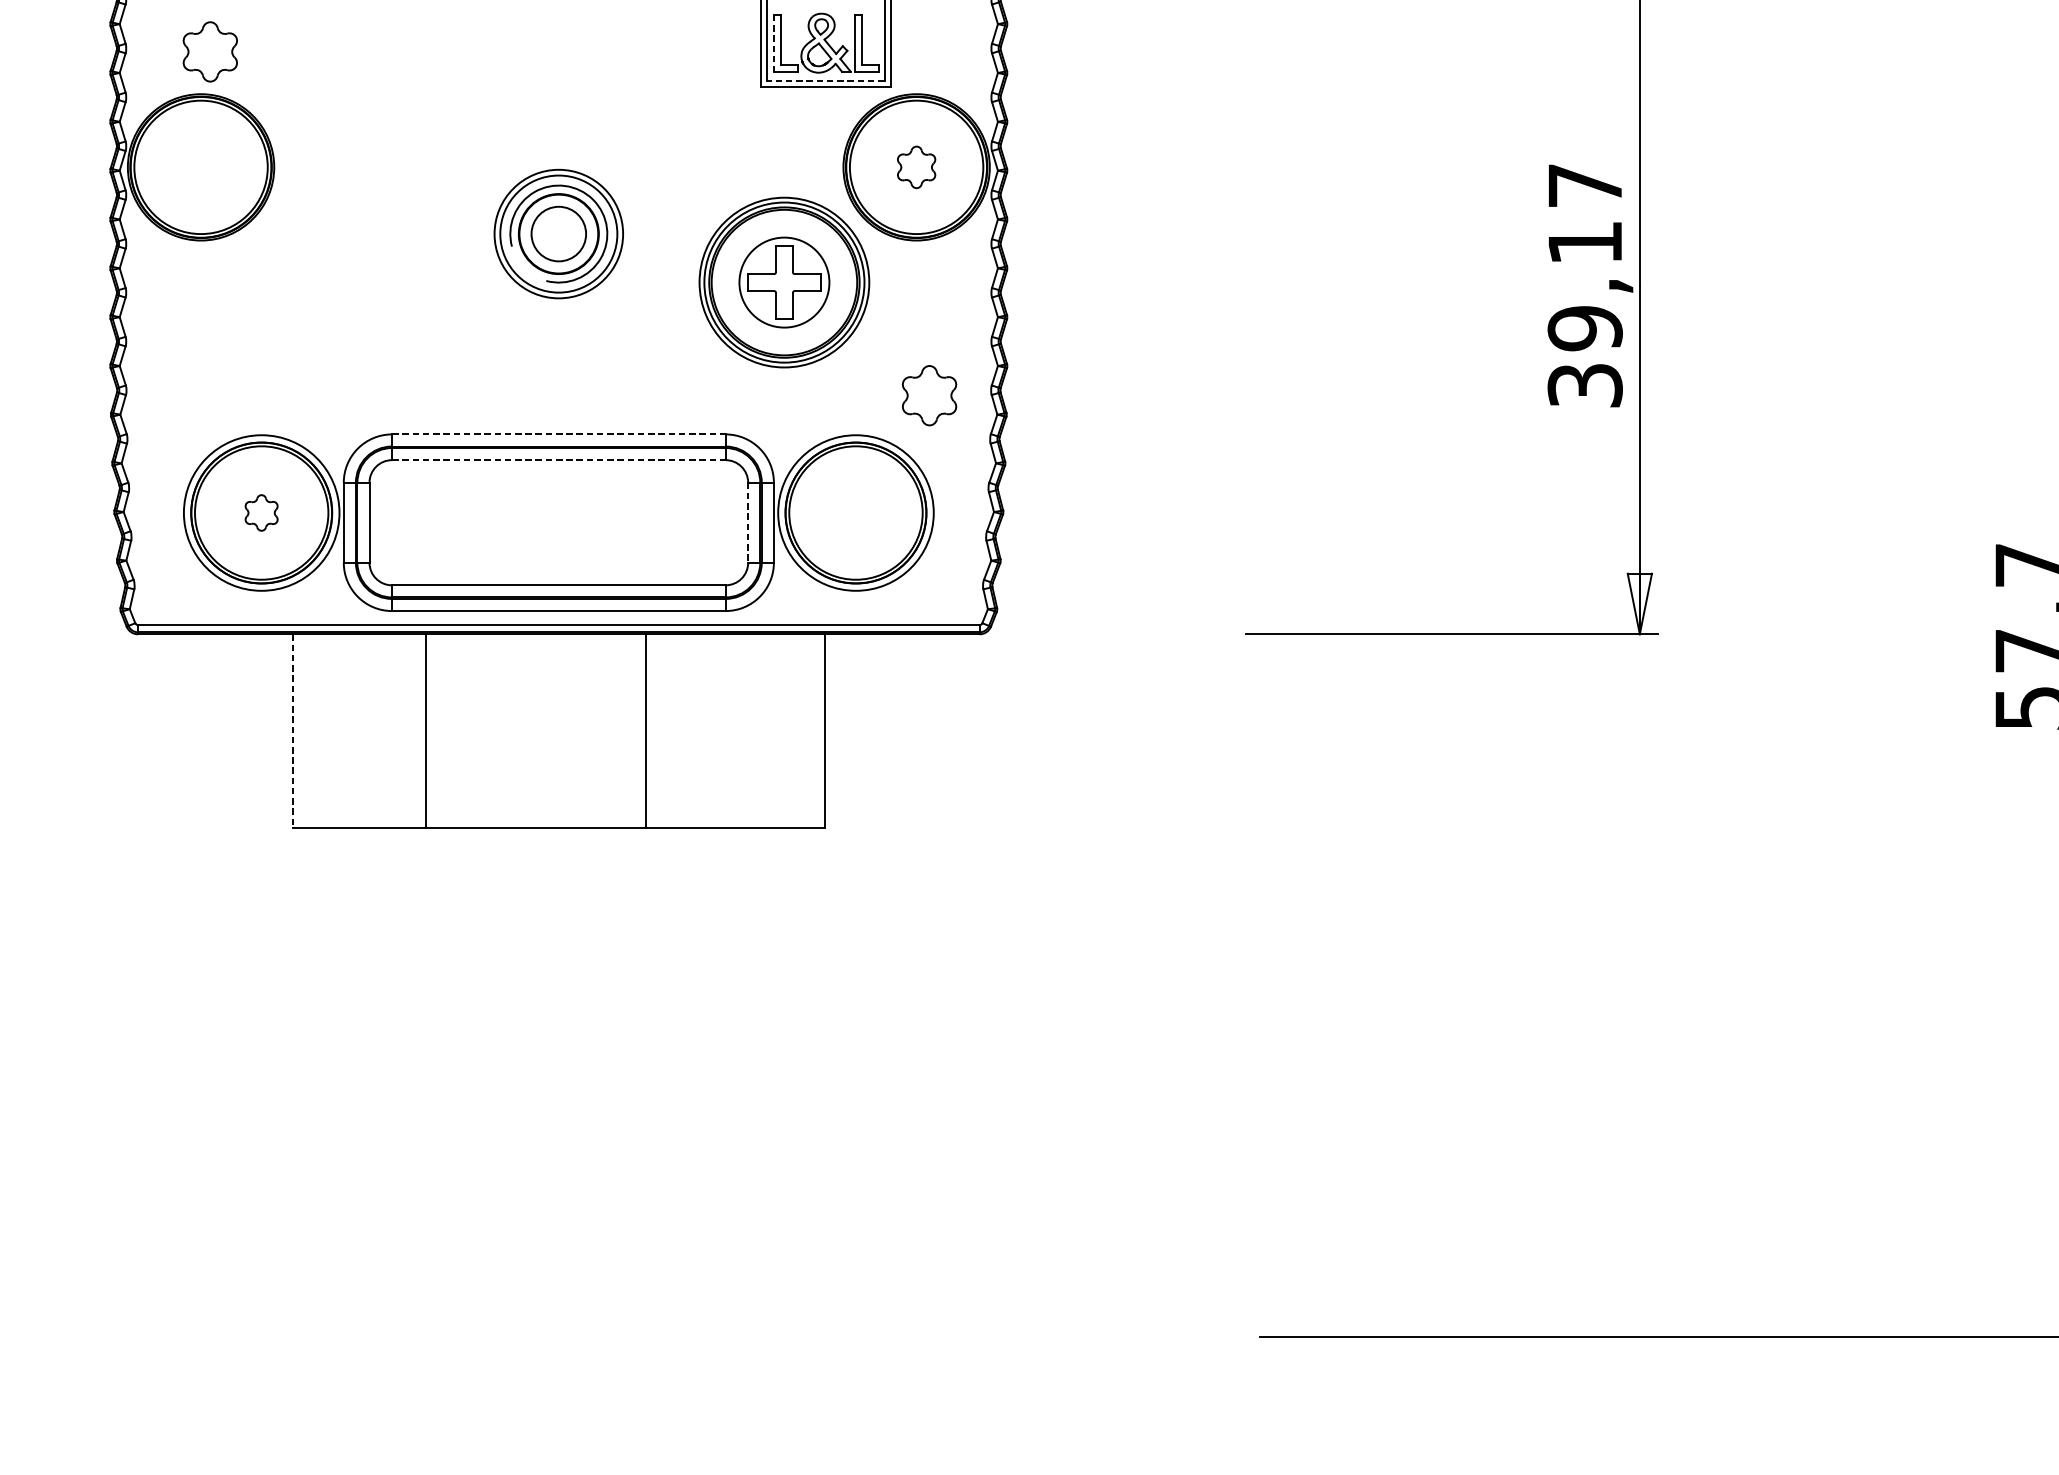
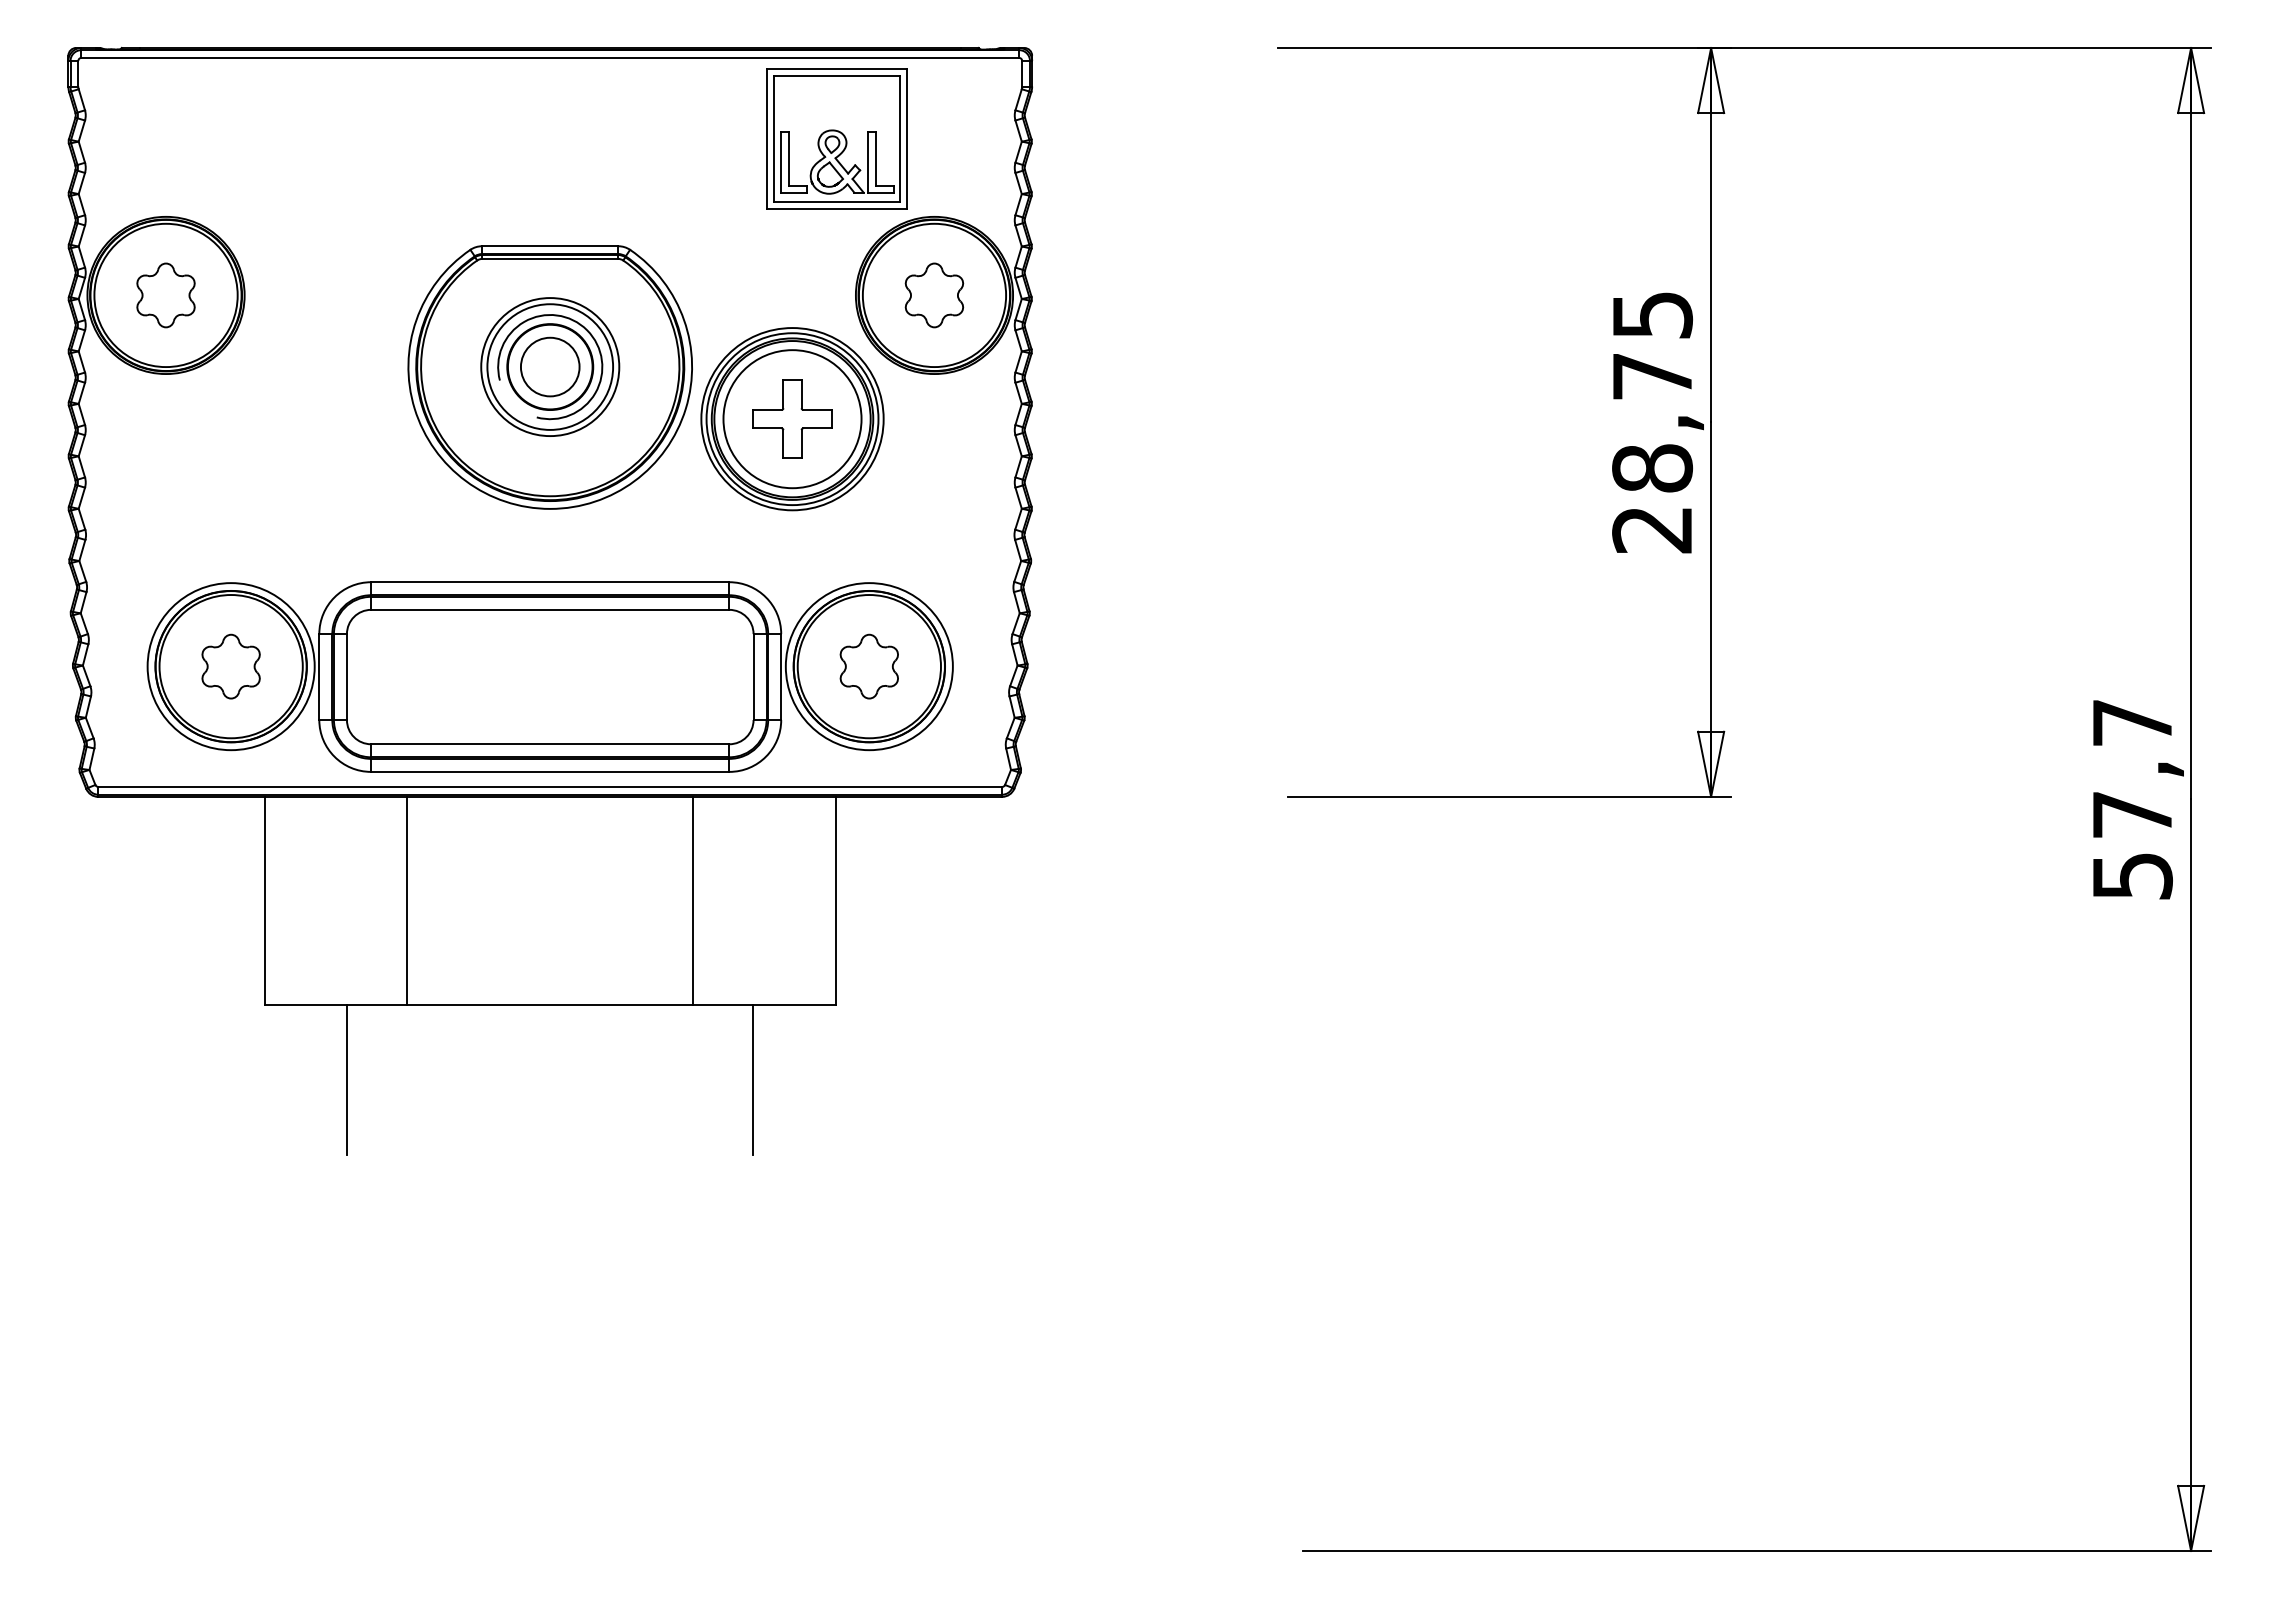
line: (774, 43) -> (781, 162), dashed -> solid
part: (209, 51) -> (165, 295), moved
line: (825, 80) -> (836, 202), dashed -> solid
part: (916, 167) -> (934, 295), size x1.43
part: (558, 243) -> (549, 377), added
circle: (784, 282) -> (792, 419), size x1.43
text: (1585, 285) -> (1652, 422), 39,17 -> 28,75
part: (928, 395) -> (868, 666), moved
line: (559, 434) -> (550, 582), dashed -> solid
line: (559, 459) -> (550, 609), dashed -> solid
part: (261, 512) -> (230, 666), size x1.67
line: (748, 523) -> (753, 677), dashed -> solid
line: (646, 730) -> (693, 900), moved
line: (292, 731) -> (264, 901), dashed -> solid
line: (370, 898) -> (347, 1080), added
line: (748, 898) -> (753, 1080), added

